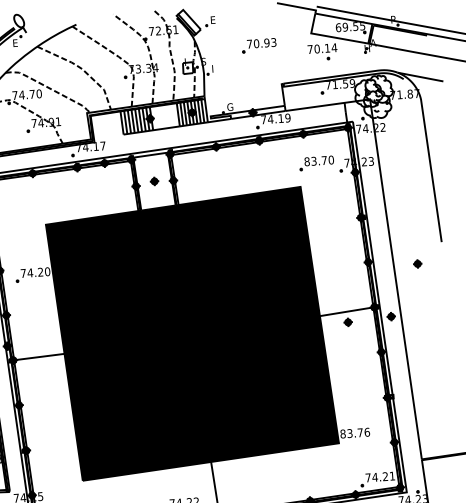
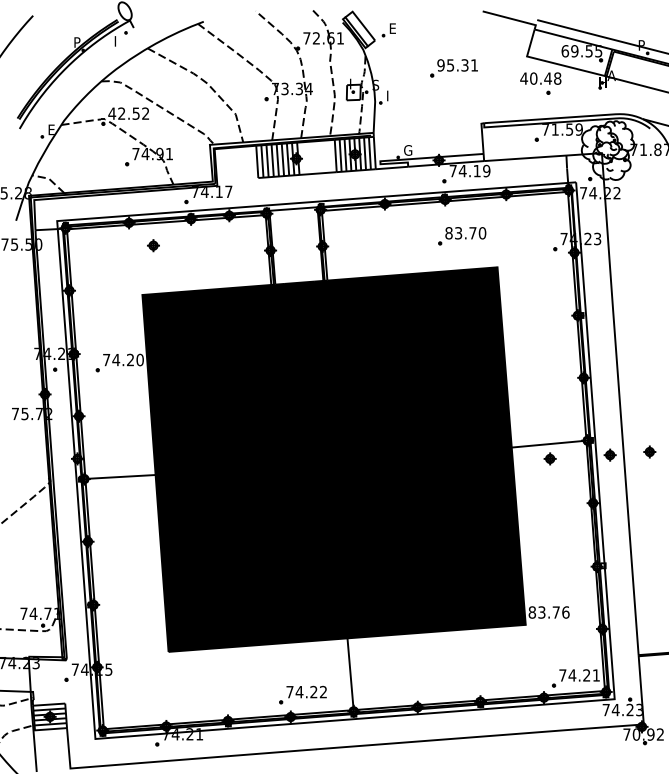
text: (15, 43) -> (118, 41), E -> I
text: (261, 43) -> (457, 65), 70.93 -> 95.31
text: (322, 48) -> (540, 78), 70.14 -> 40.48
text: (26, 94) -> (128, 113), 74.70 -> 42.52
part: (317, 163) -> (462, 236), moved
part: (154, 181) -> (153, 245), moved
part: (417, 263) -> (649, 451), moved

